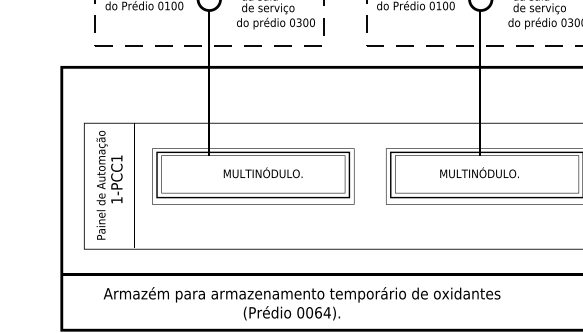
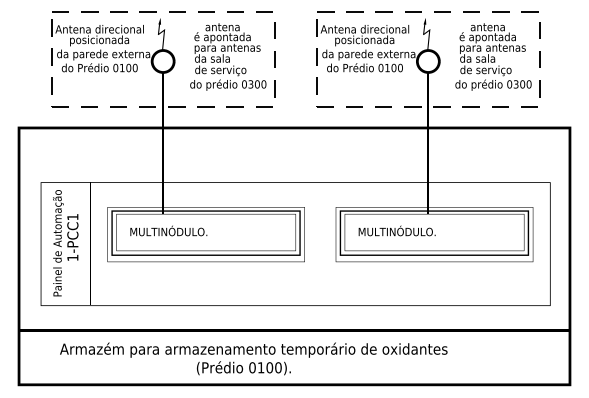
text: (262, 172) -> (168, 230), moved
text: (478, 172) -> (396, 230), moved
text: (318, 312) -> (269, 367), 0064). -> 0100).

